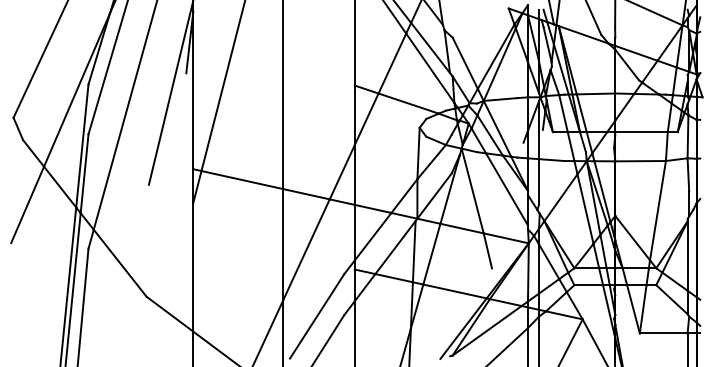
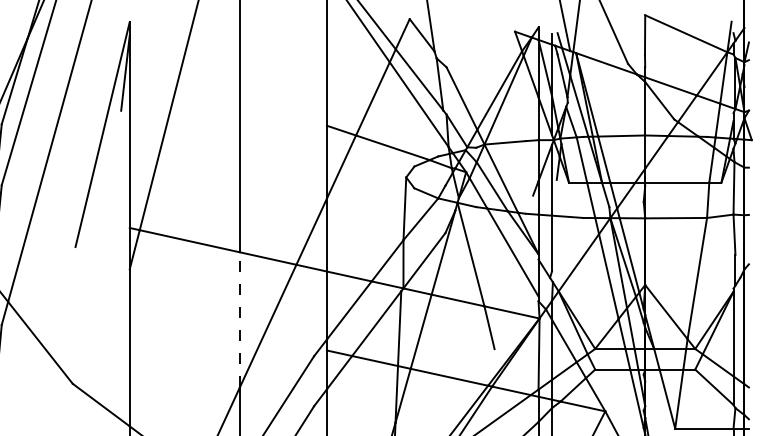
line: (283, 243) -> (239, 318), solid -> dashed

